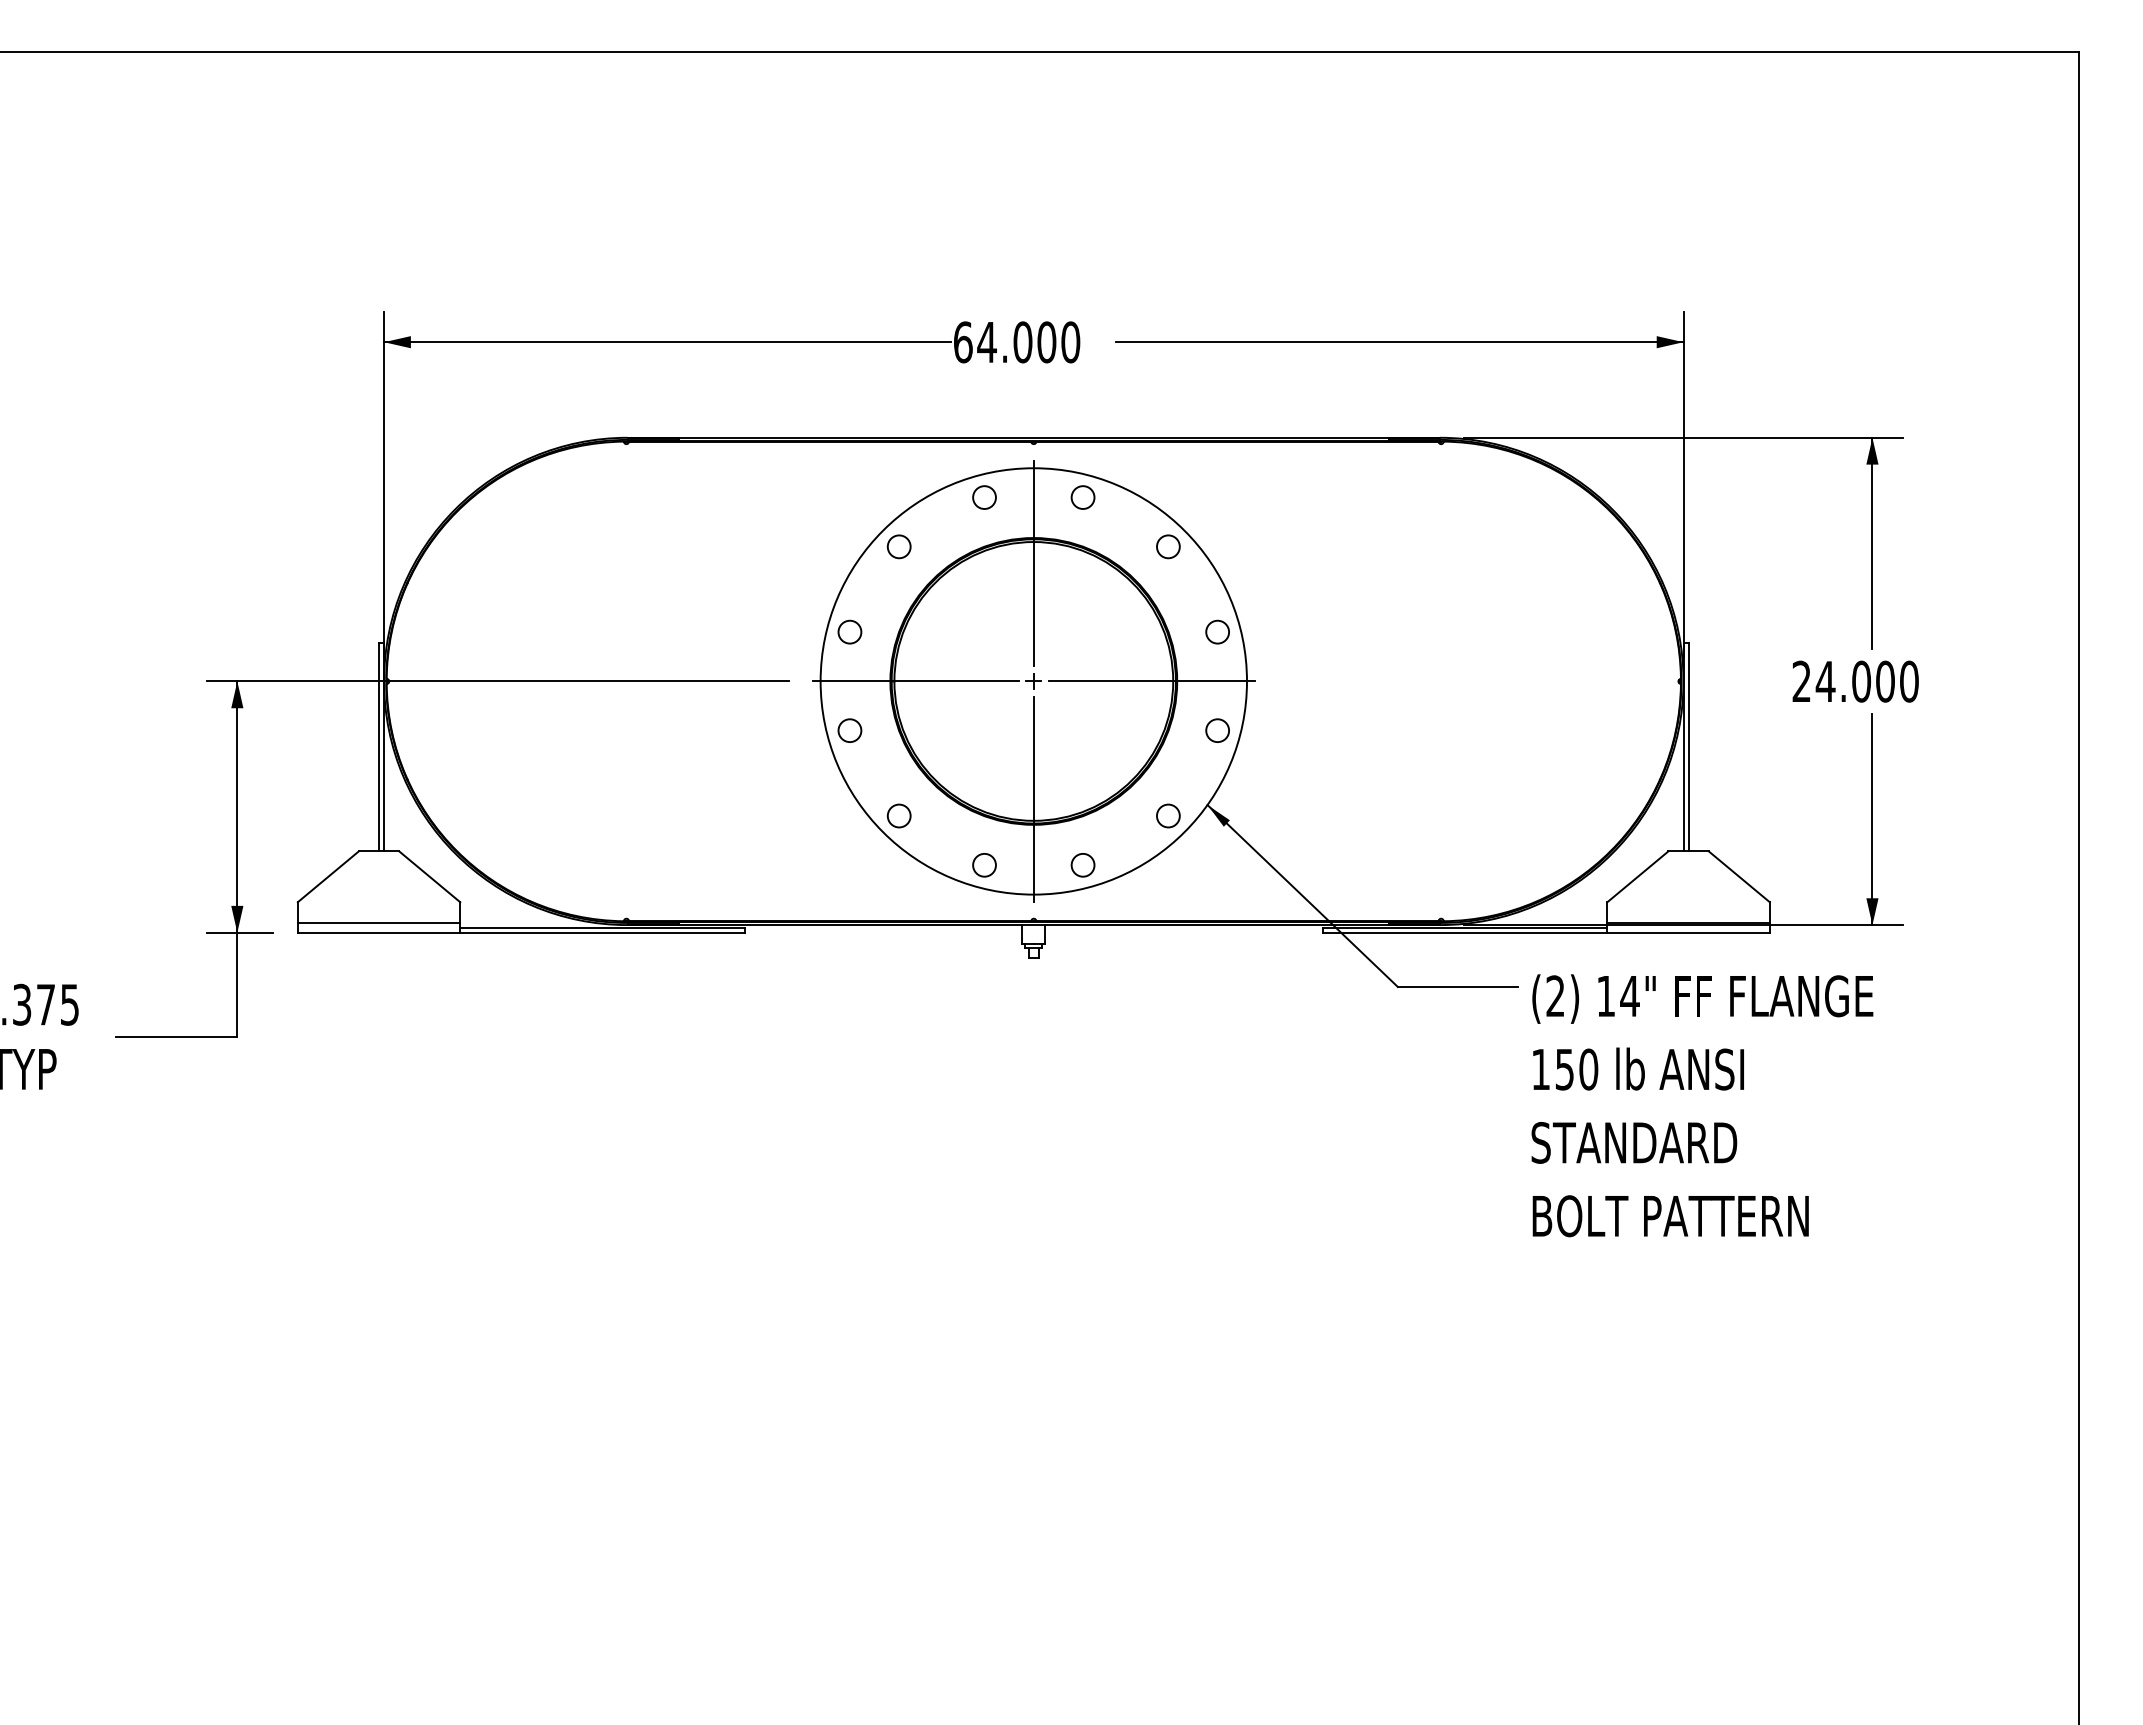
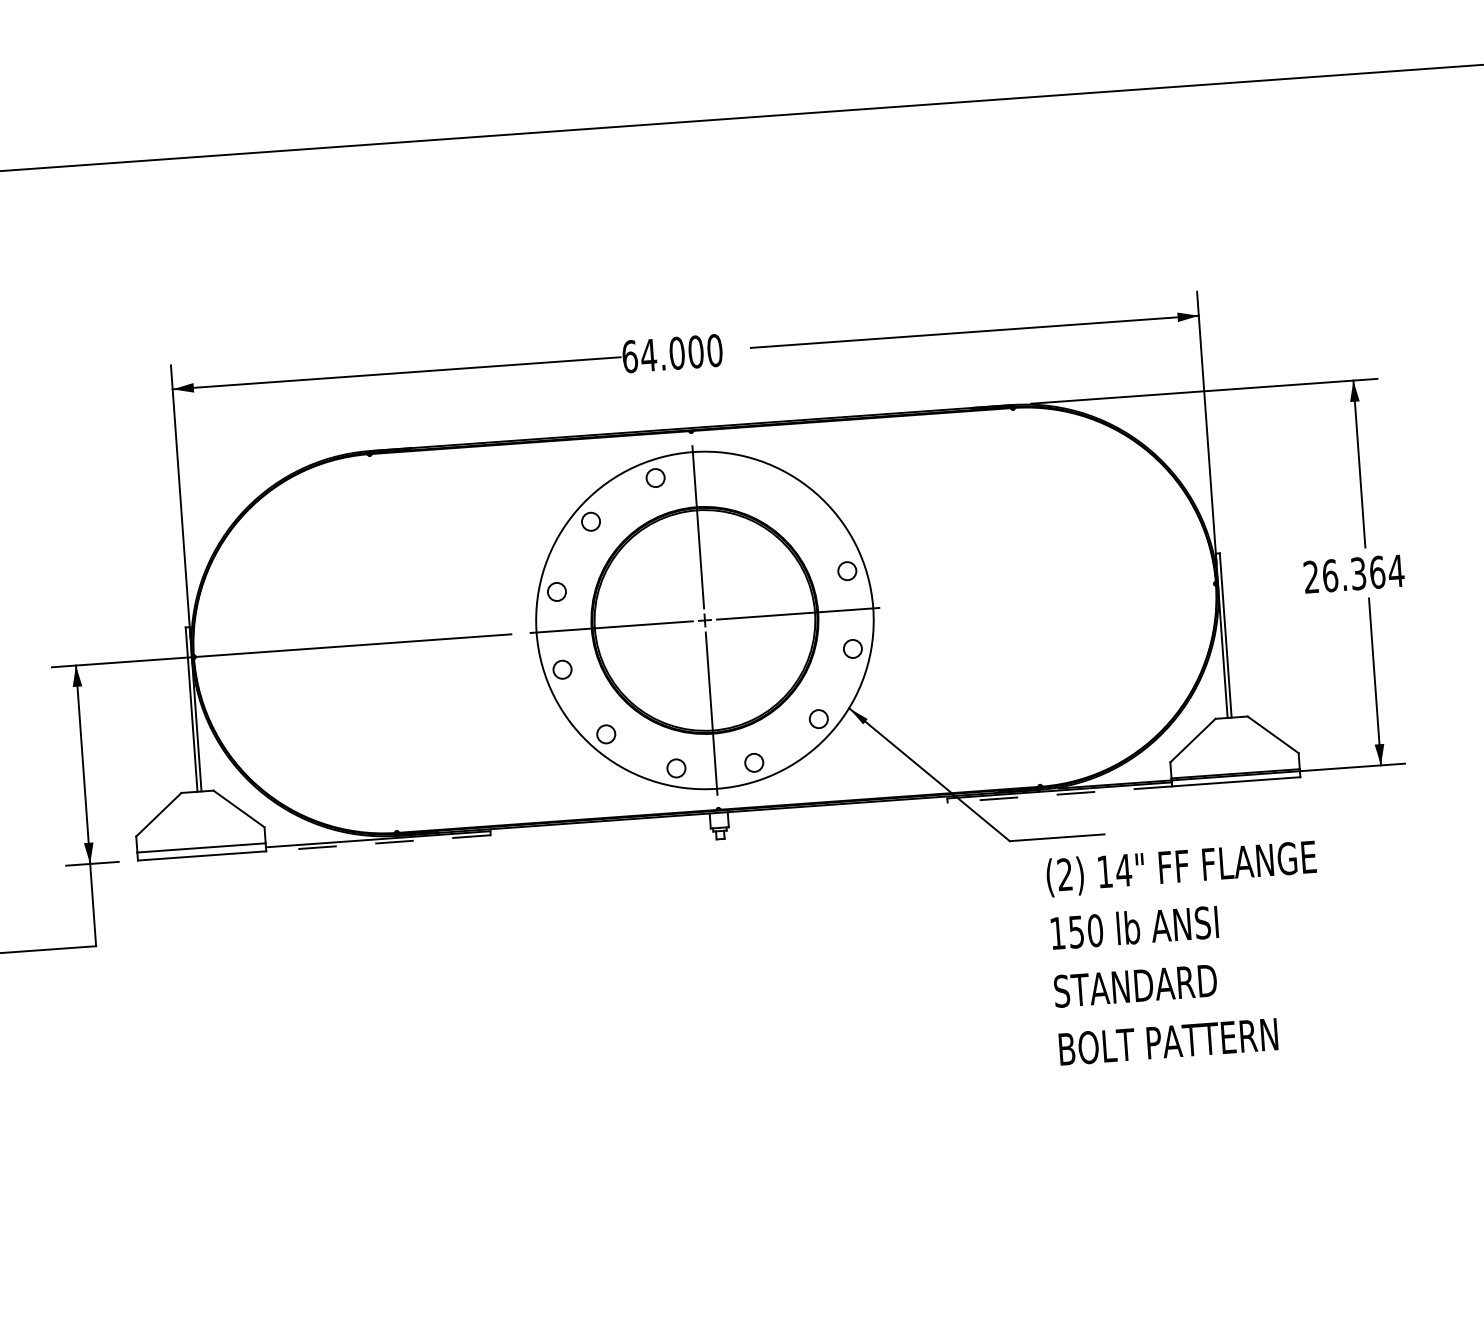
circle: (1082, 497) -> (732, 472), removed
circle: (1168, 546) -> (803, 506), removed
text: (1867, 681) -> (1363, 573), 24.000 -> 26.364
line: (601, 932) -> (377, 843), solid -> dashed
line: (1464, 932) -> (1059, 794), solid -> dashed
text: (1702, 1105) -> (1187, 952), moved

